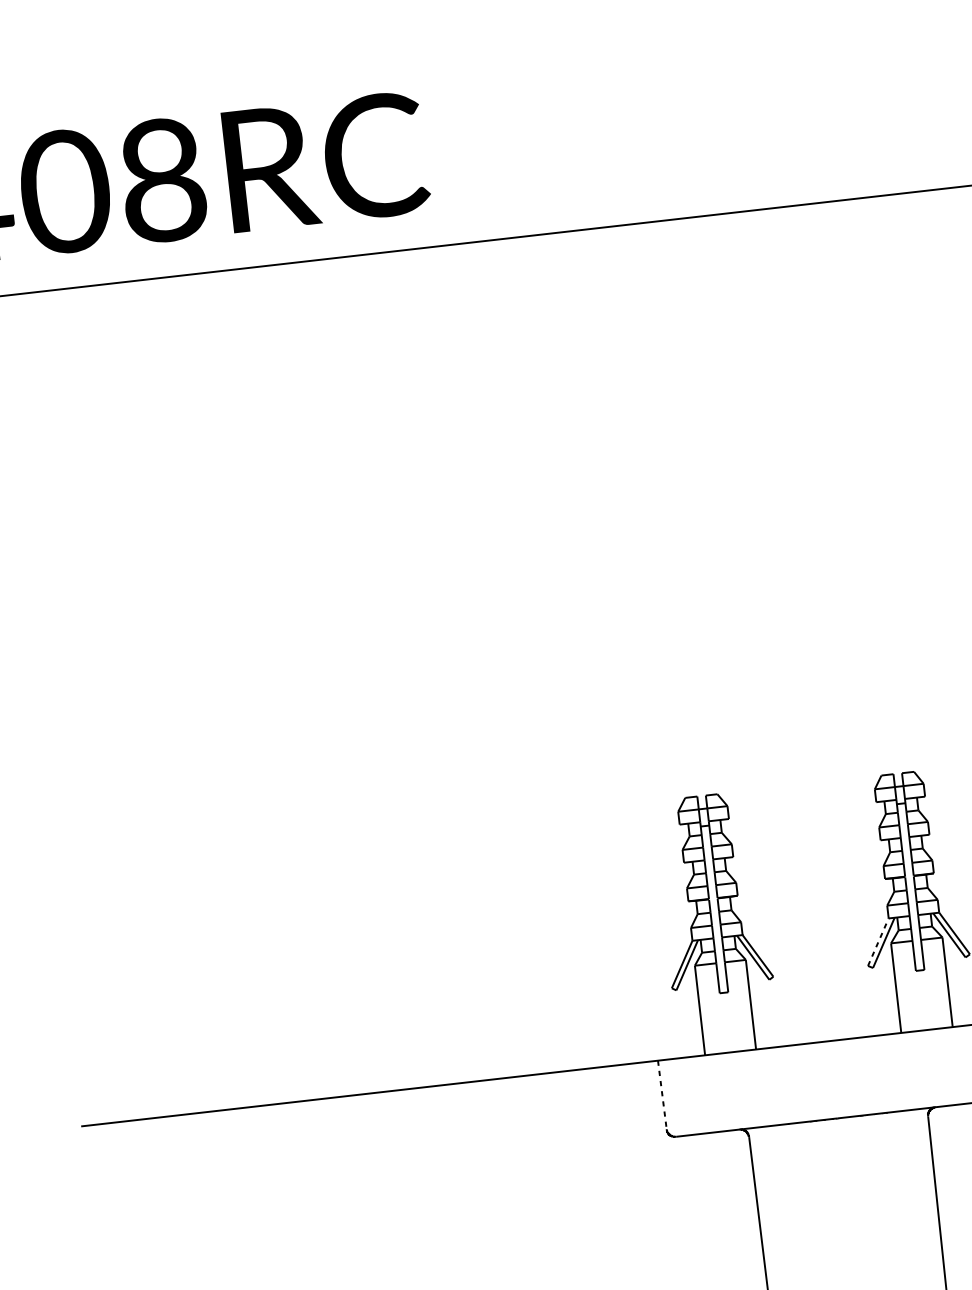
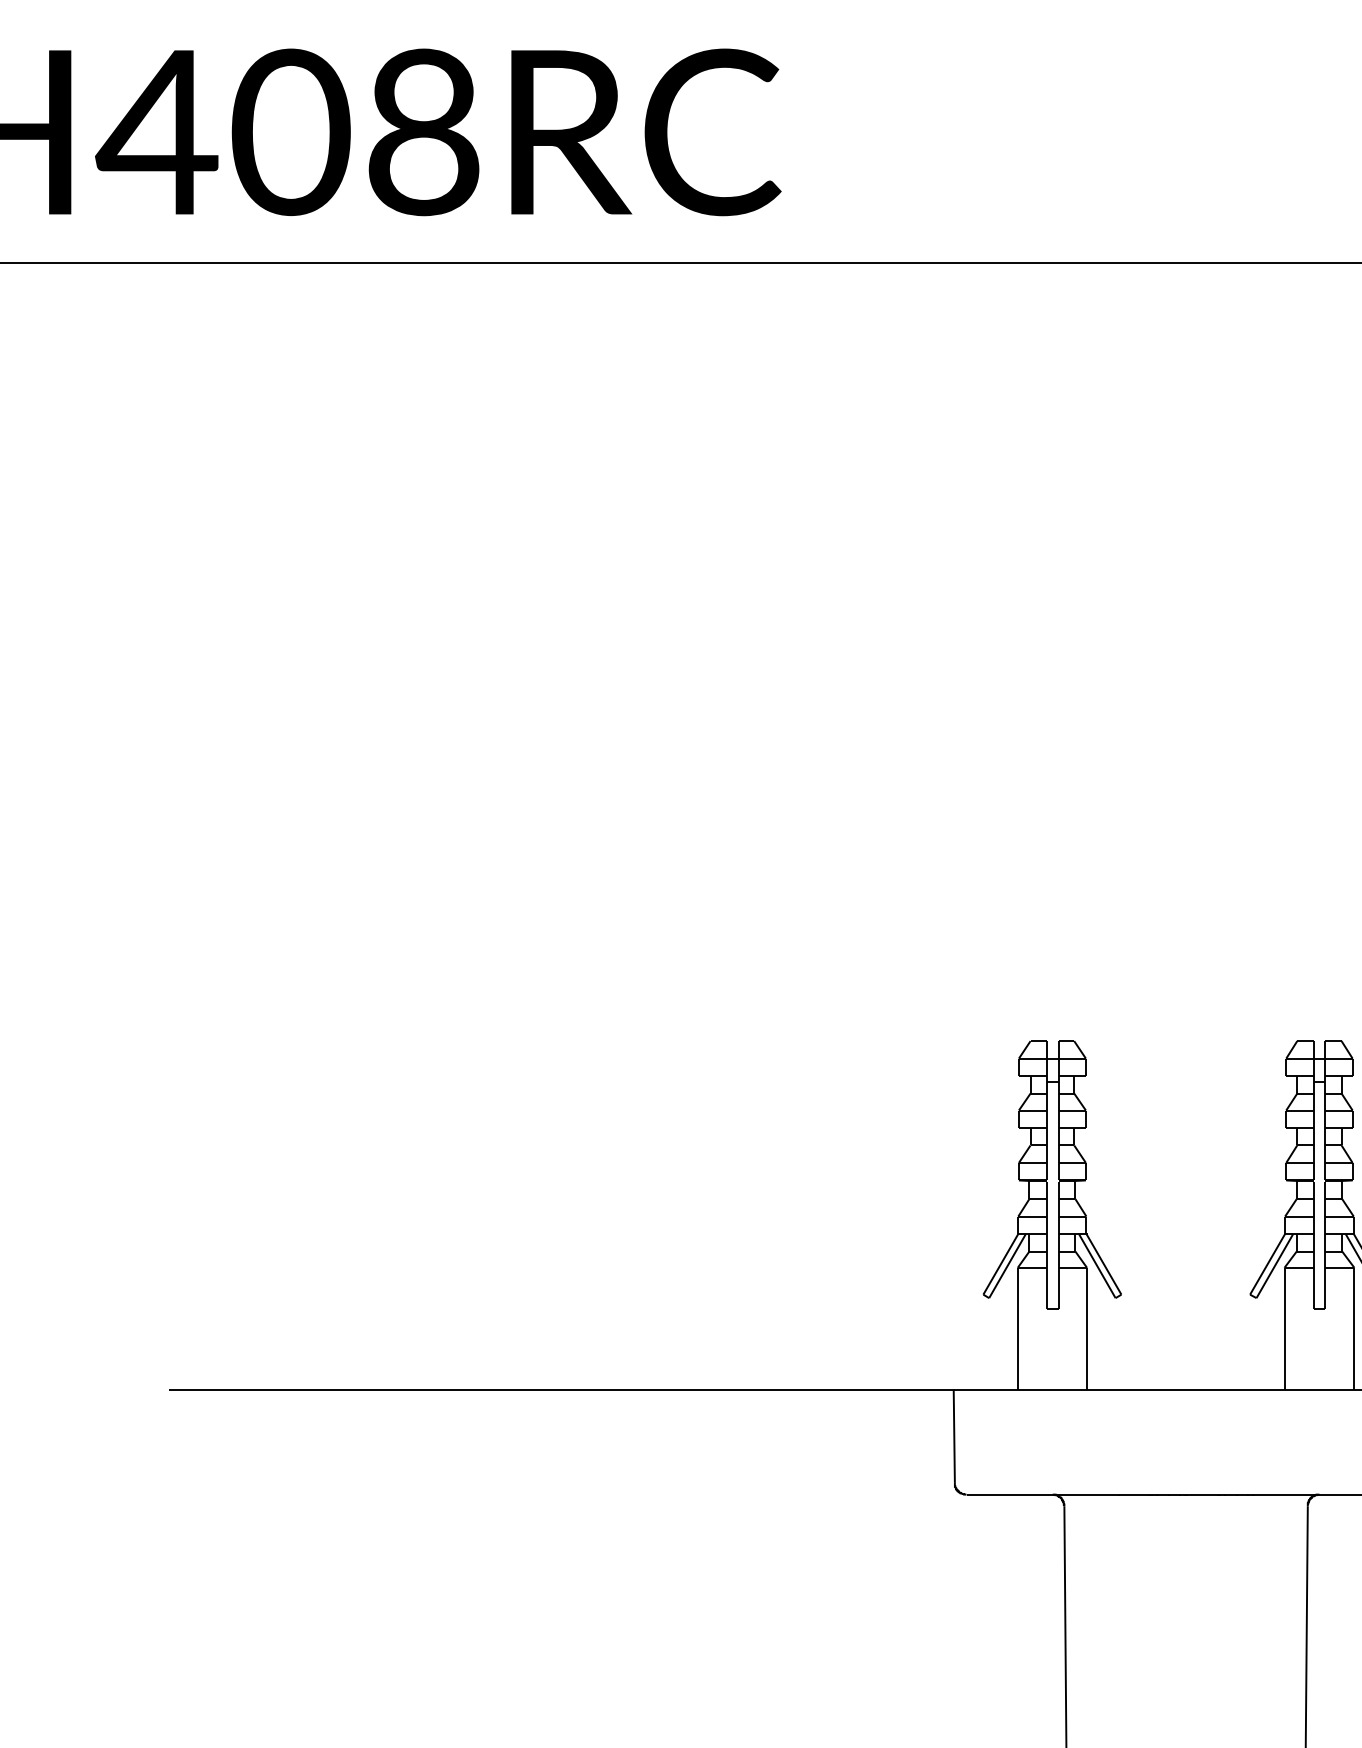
line: (878, 941) -> (1267, 1263), dashed -> solid
line: (662, 1095) -> (954, 1436), dashed -> solid

